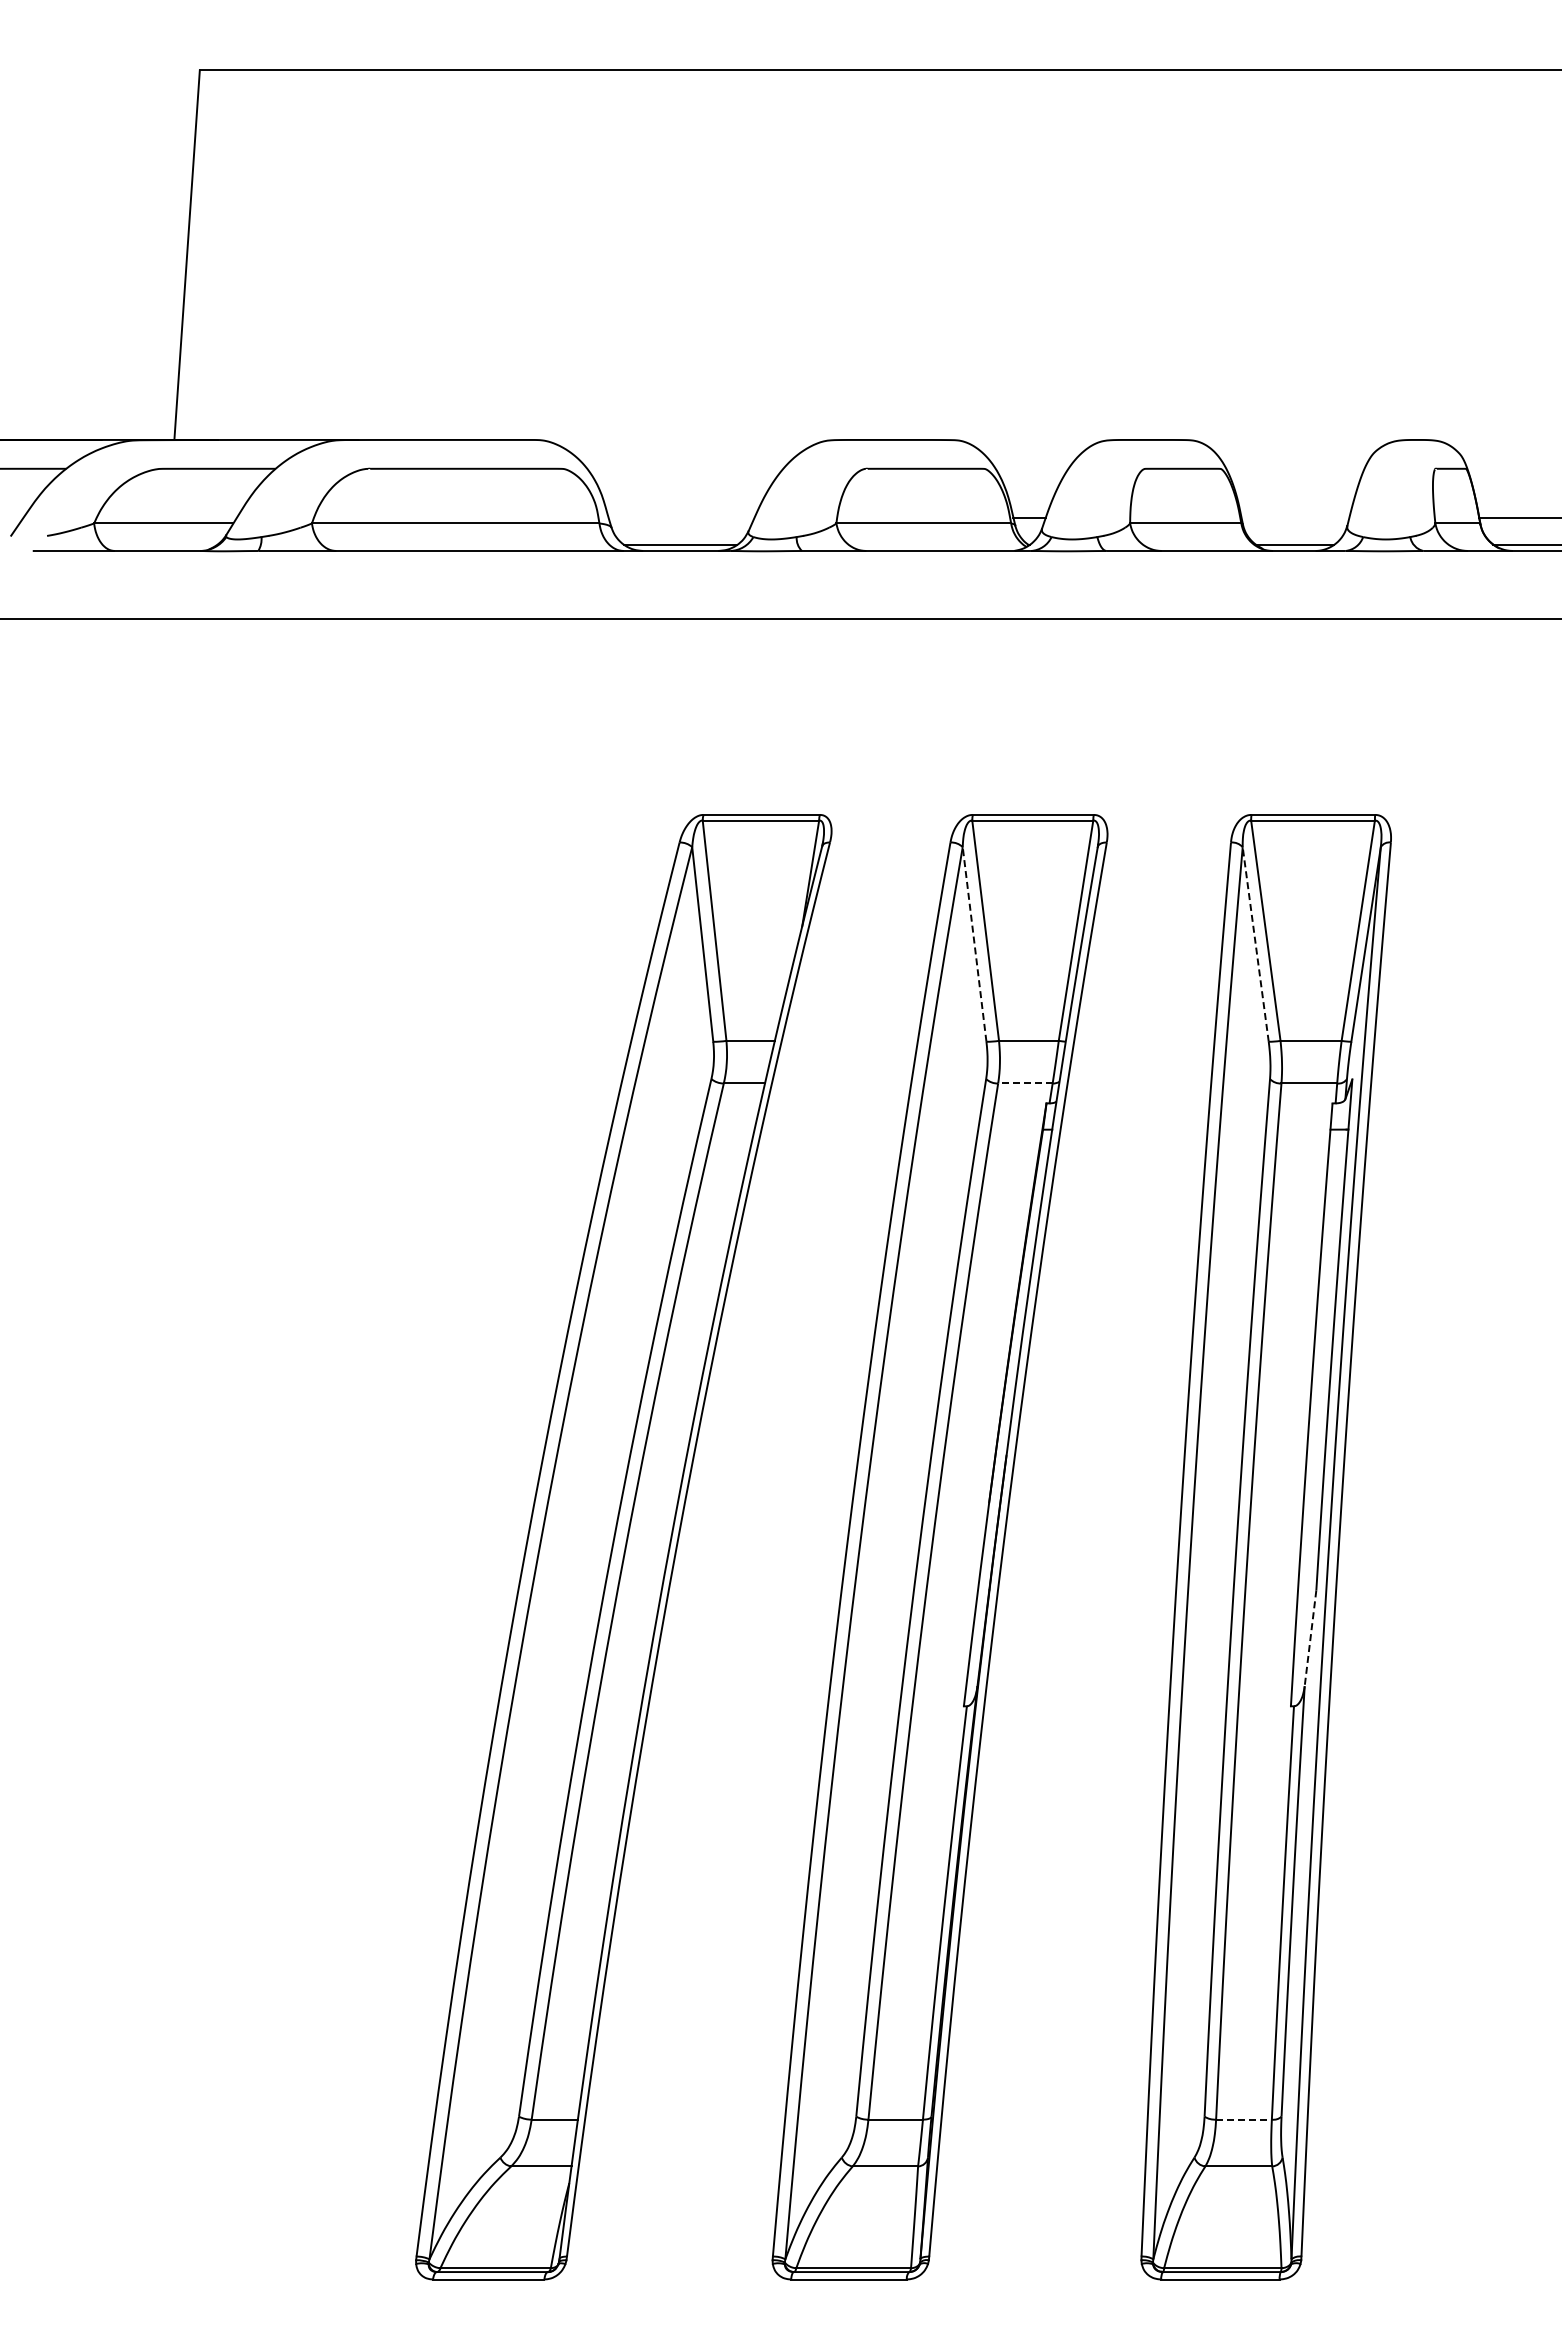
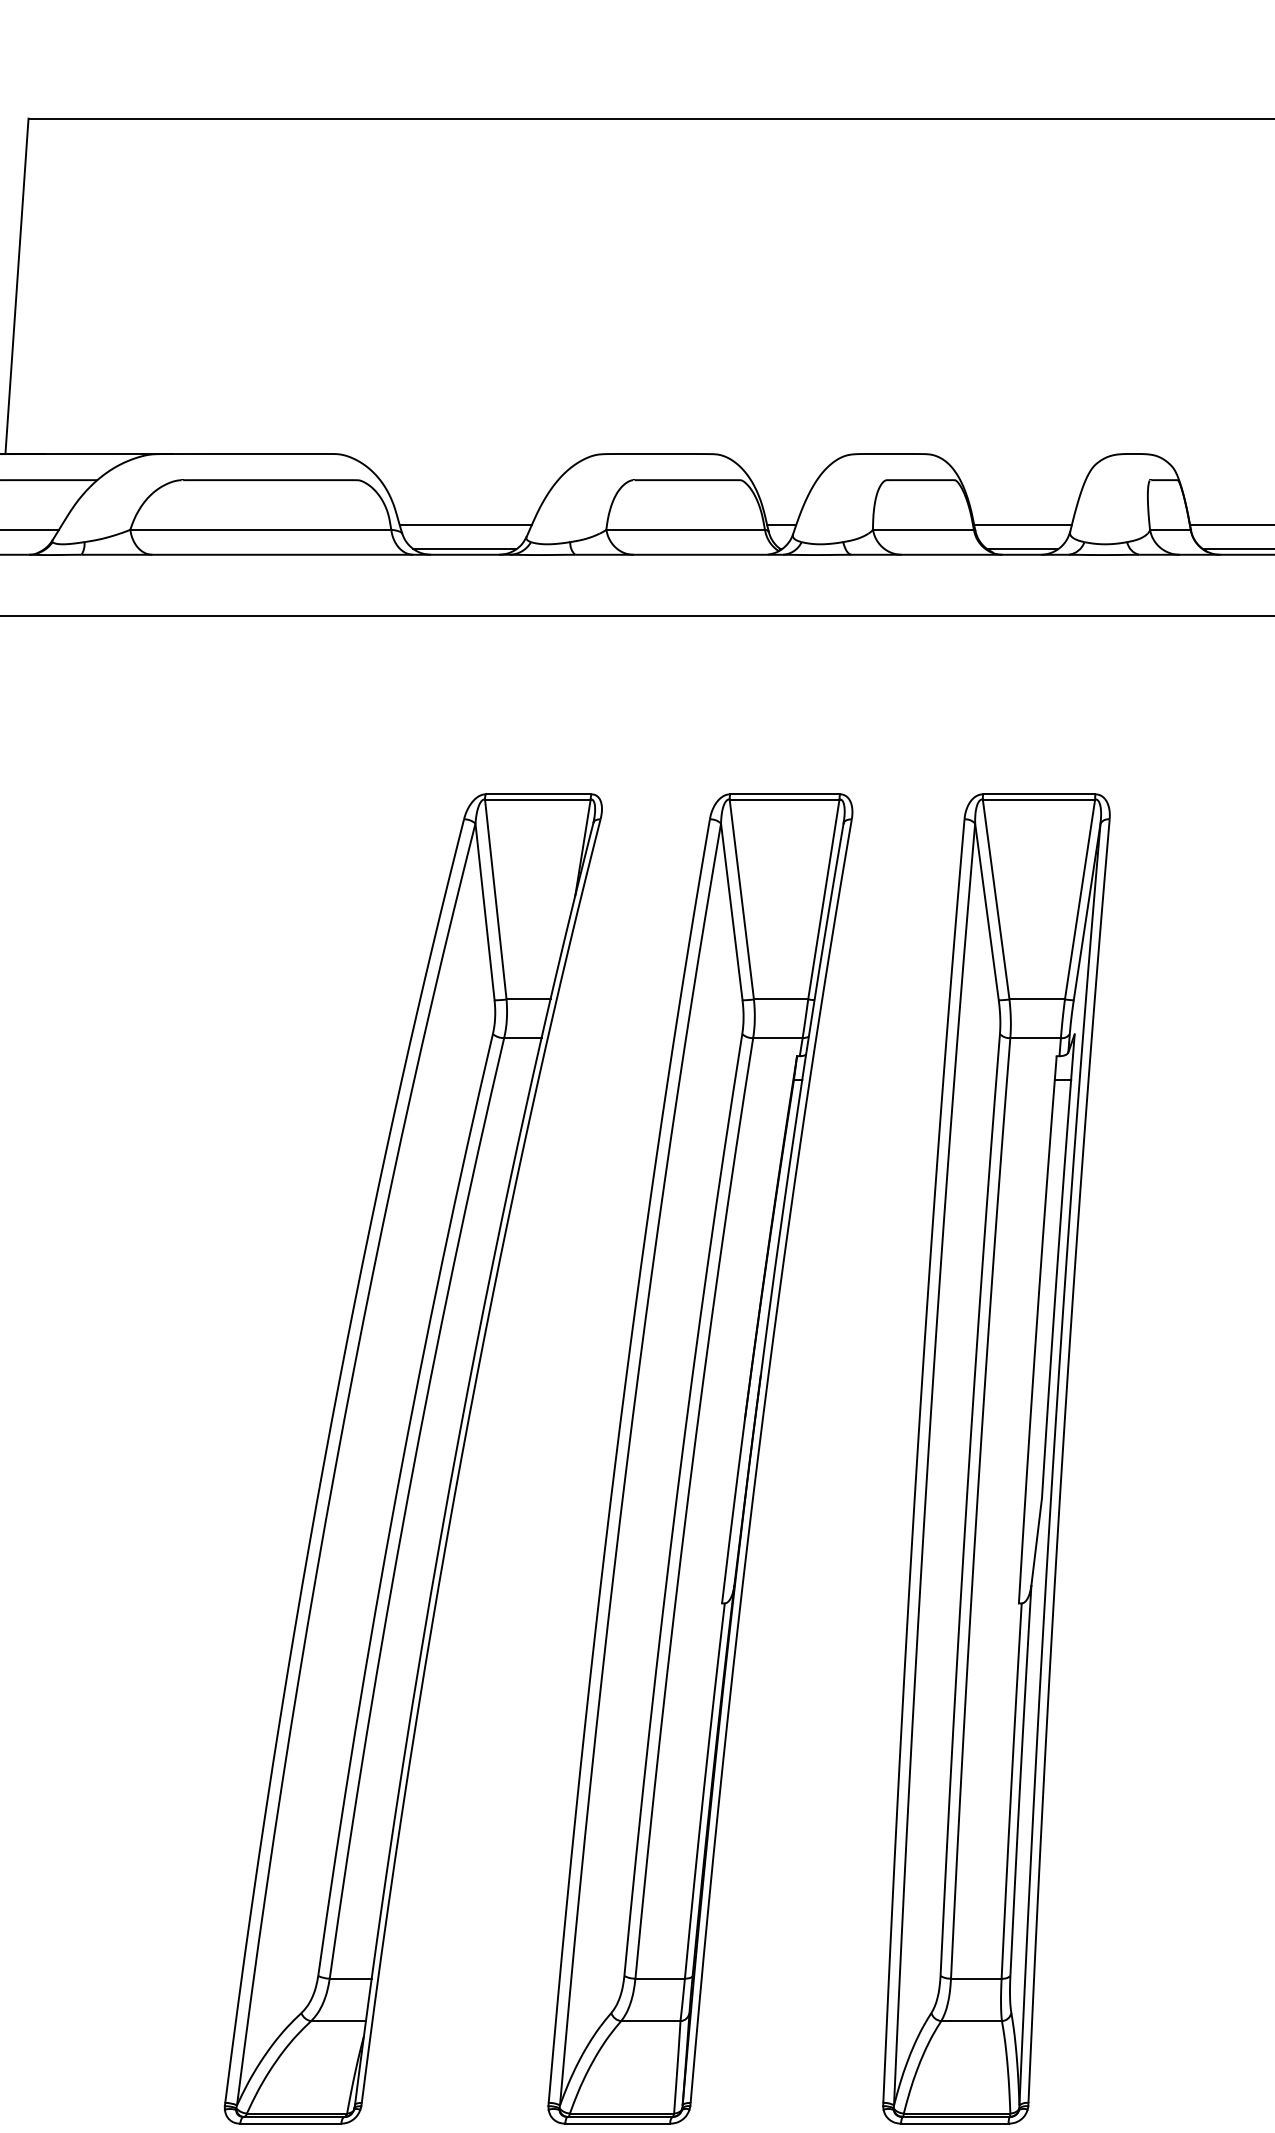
line: (681, 517) -> (465, 524), added
line: (1295, 517) -> (1023, 524), added
line: (974, 943) -> (731, 911), dashed -> solid
line: (1255, 943) -> (986, 911), dashed -> solid
line: (1024, 1083) -> (777, 1038), dashed -> solid
line: (1310, 1638) -> (1036, 1541), dashed -> solid
line: (1243, 2119) -> (975, 1978), dashed -> solid

